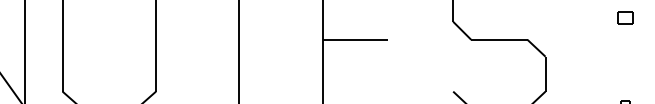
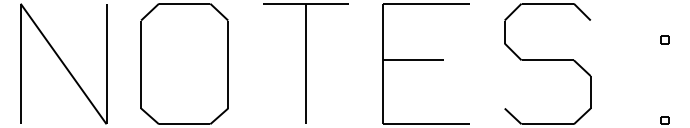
part: (624, 17) -> (664, 39), size x0.62

